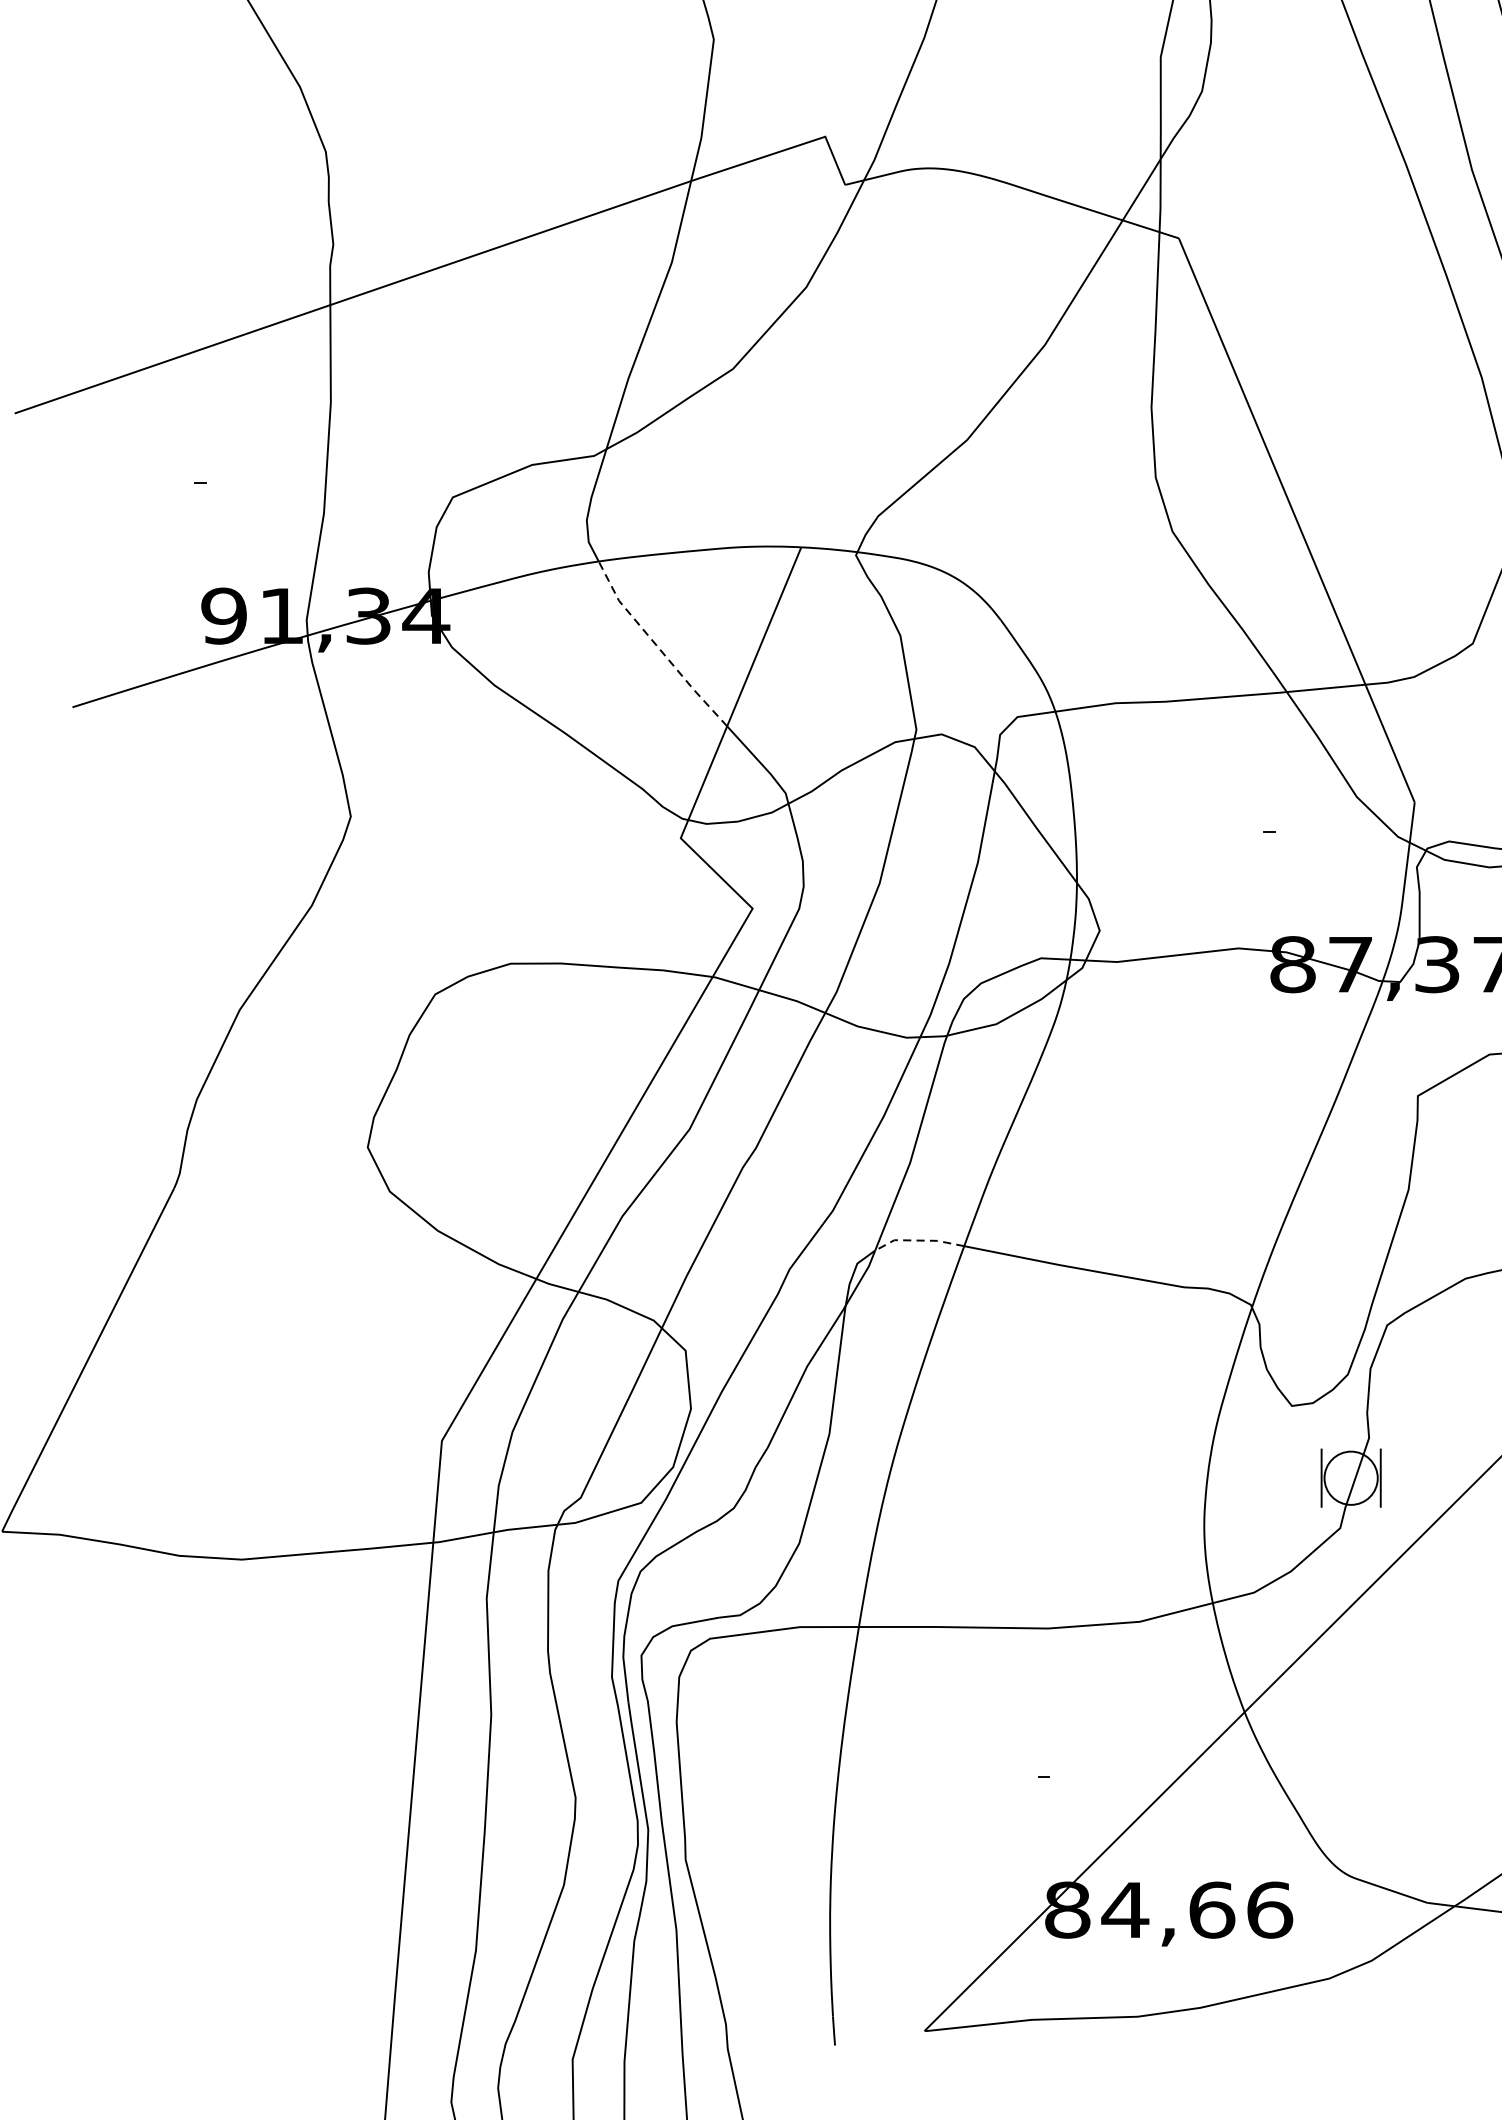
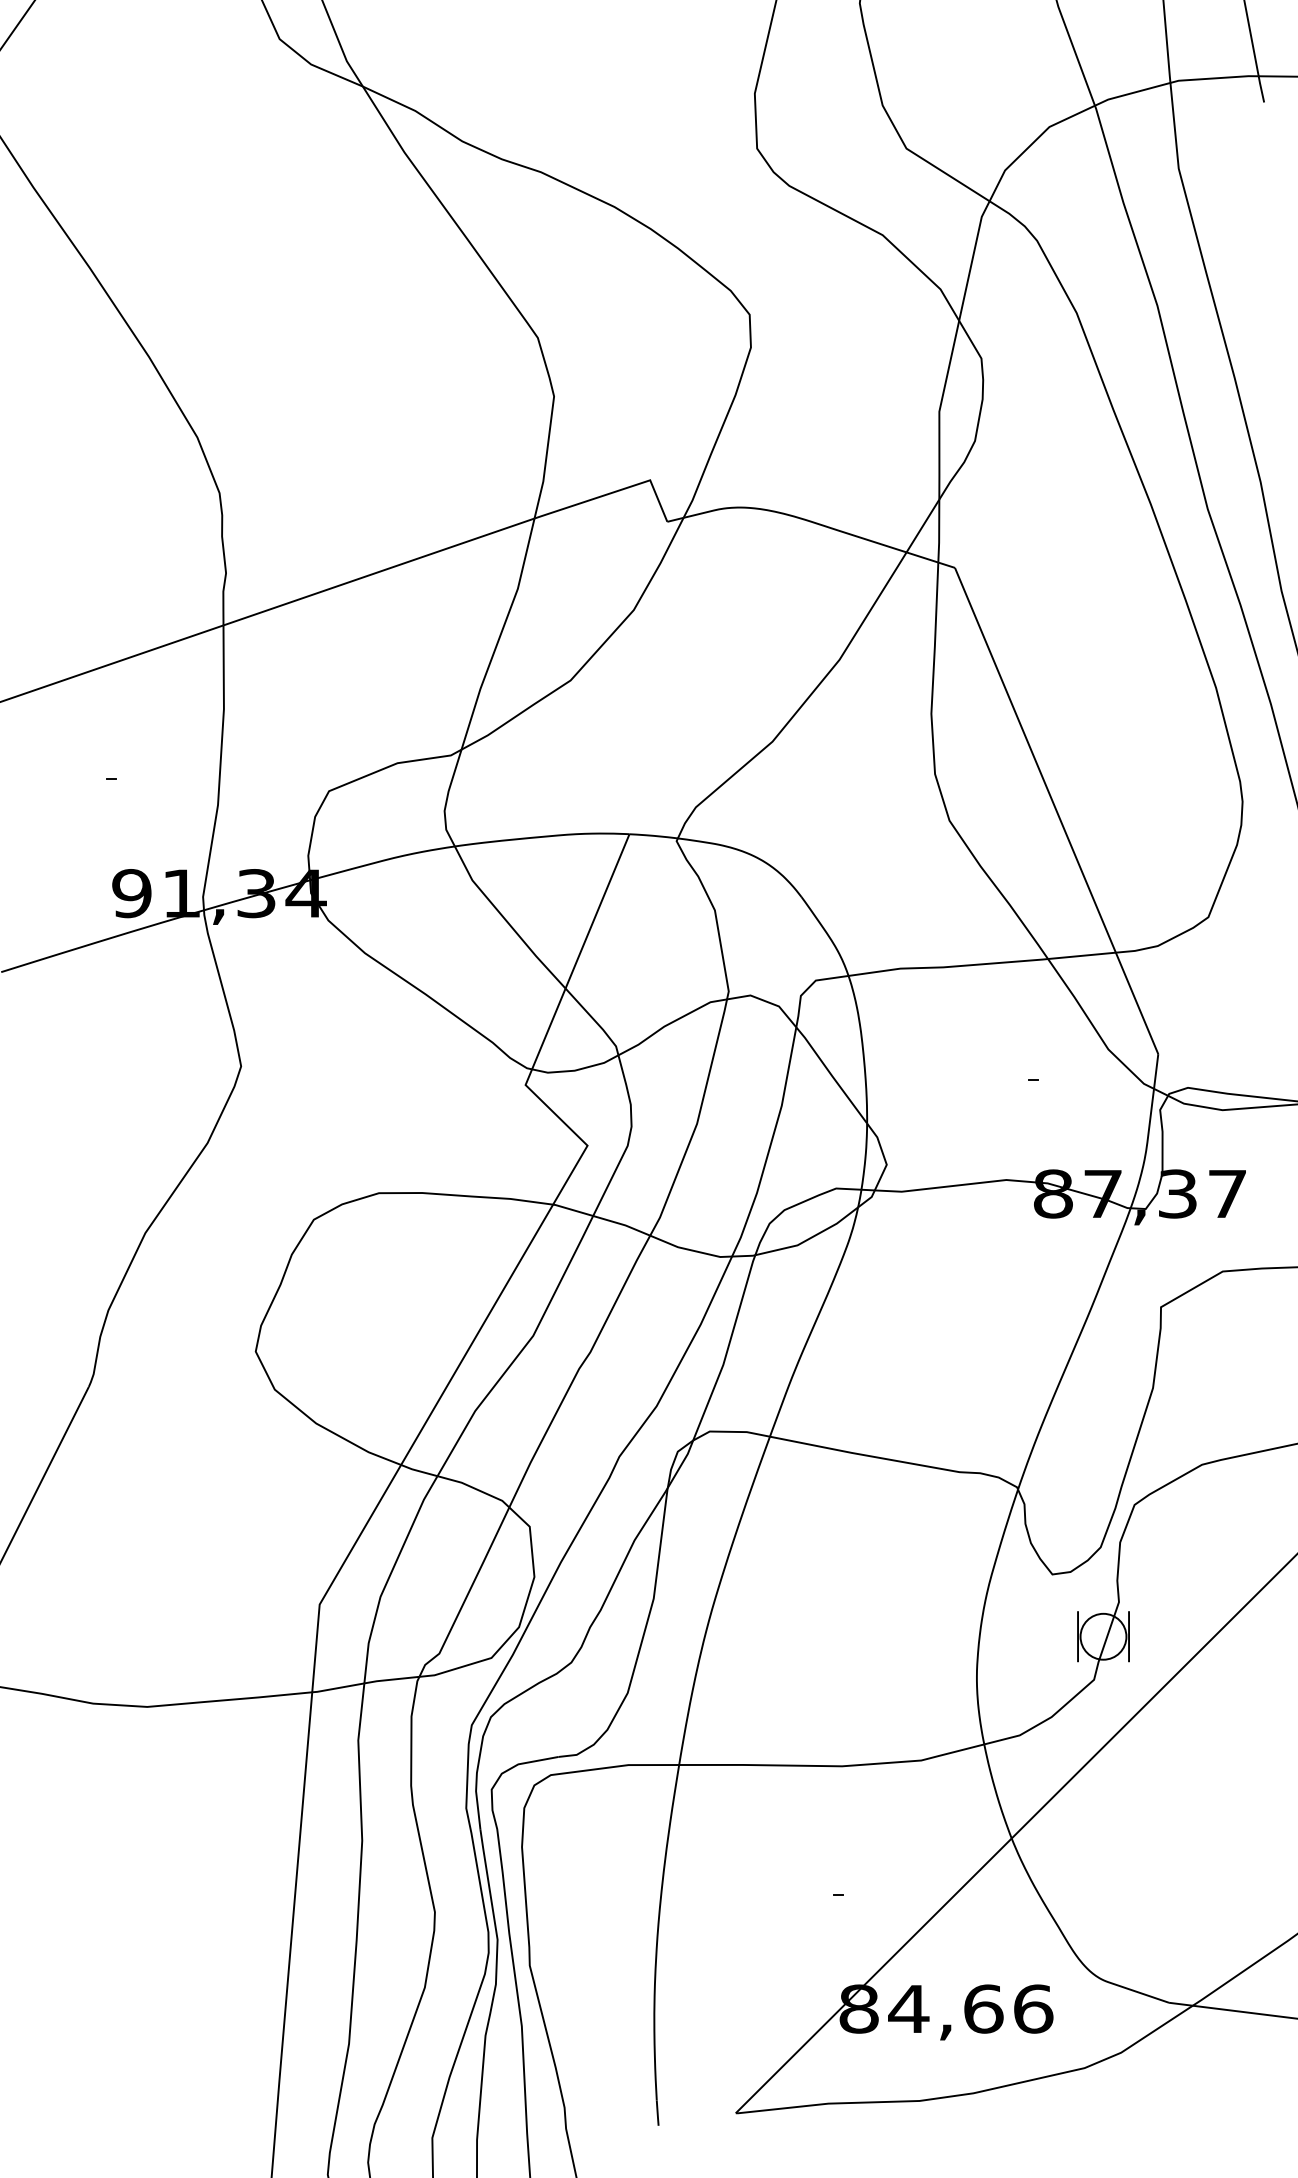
line: (657, 646) -> (505, 919), dashed -> solid
line: (918, 1240) -> (730, 1431), dashed -> solid

